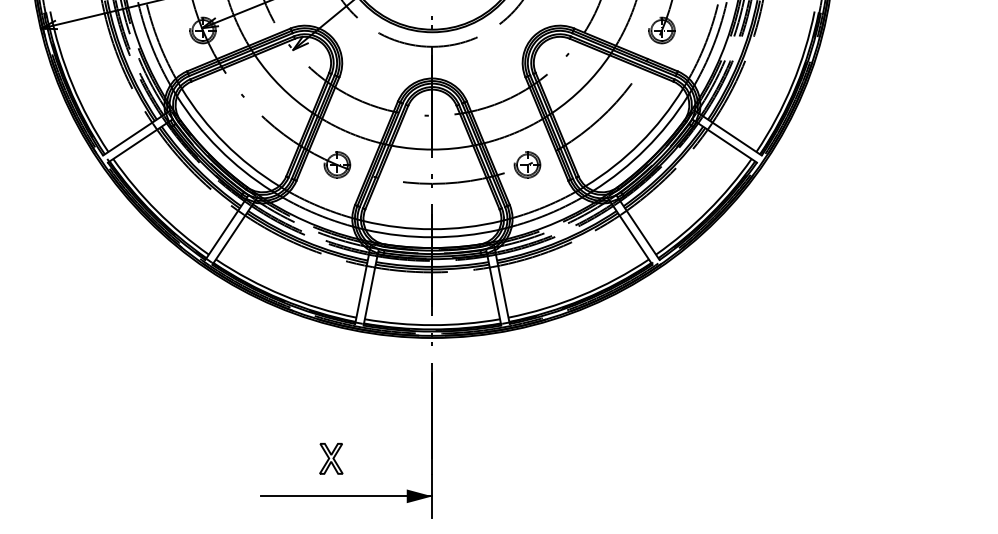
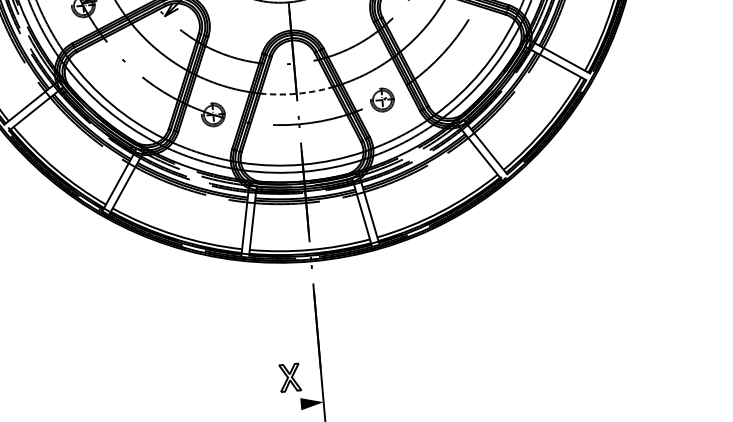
arc: (432, 149) -> (296, 93), solid -> dashed
part: (331, 458) -> (290, 377), moved
line: (346, 496) -> (247, 409), removed

